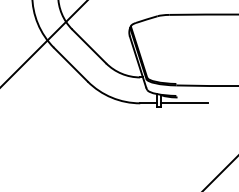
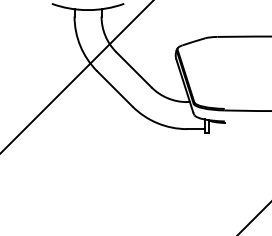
line: (183, 103) -> (232, 129), removed

